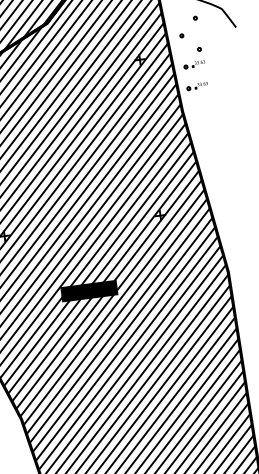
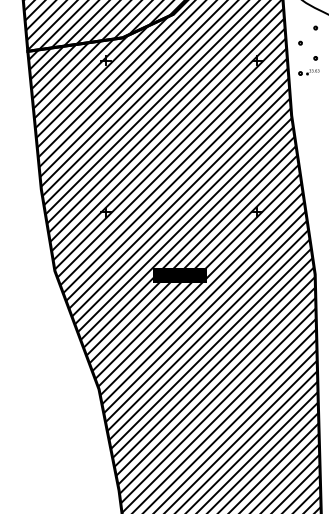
part: (196, 86) -> (308, 93), removed

